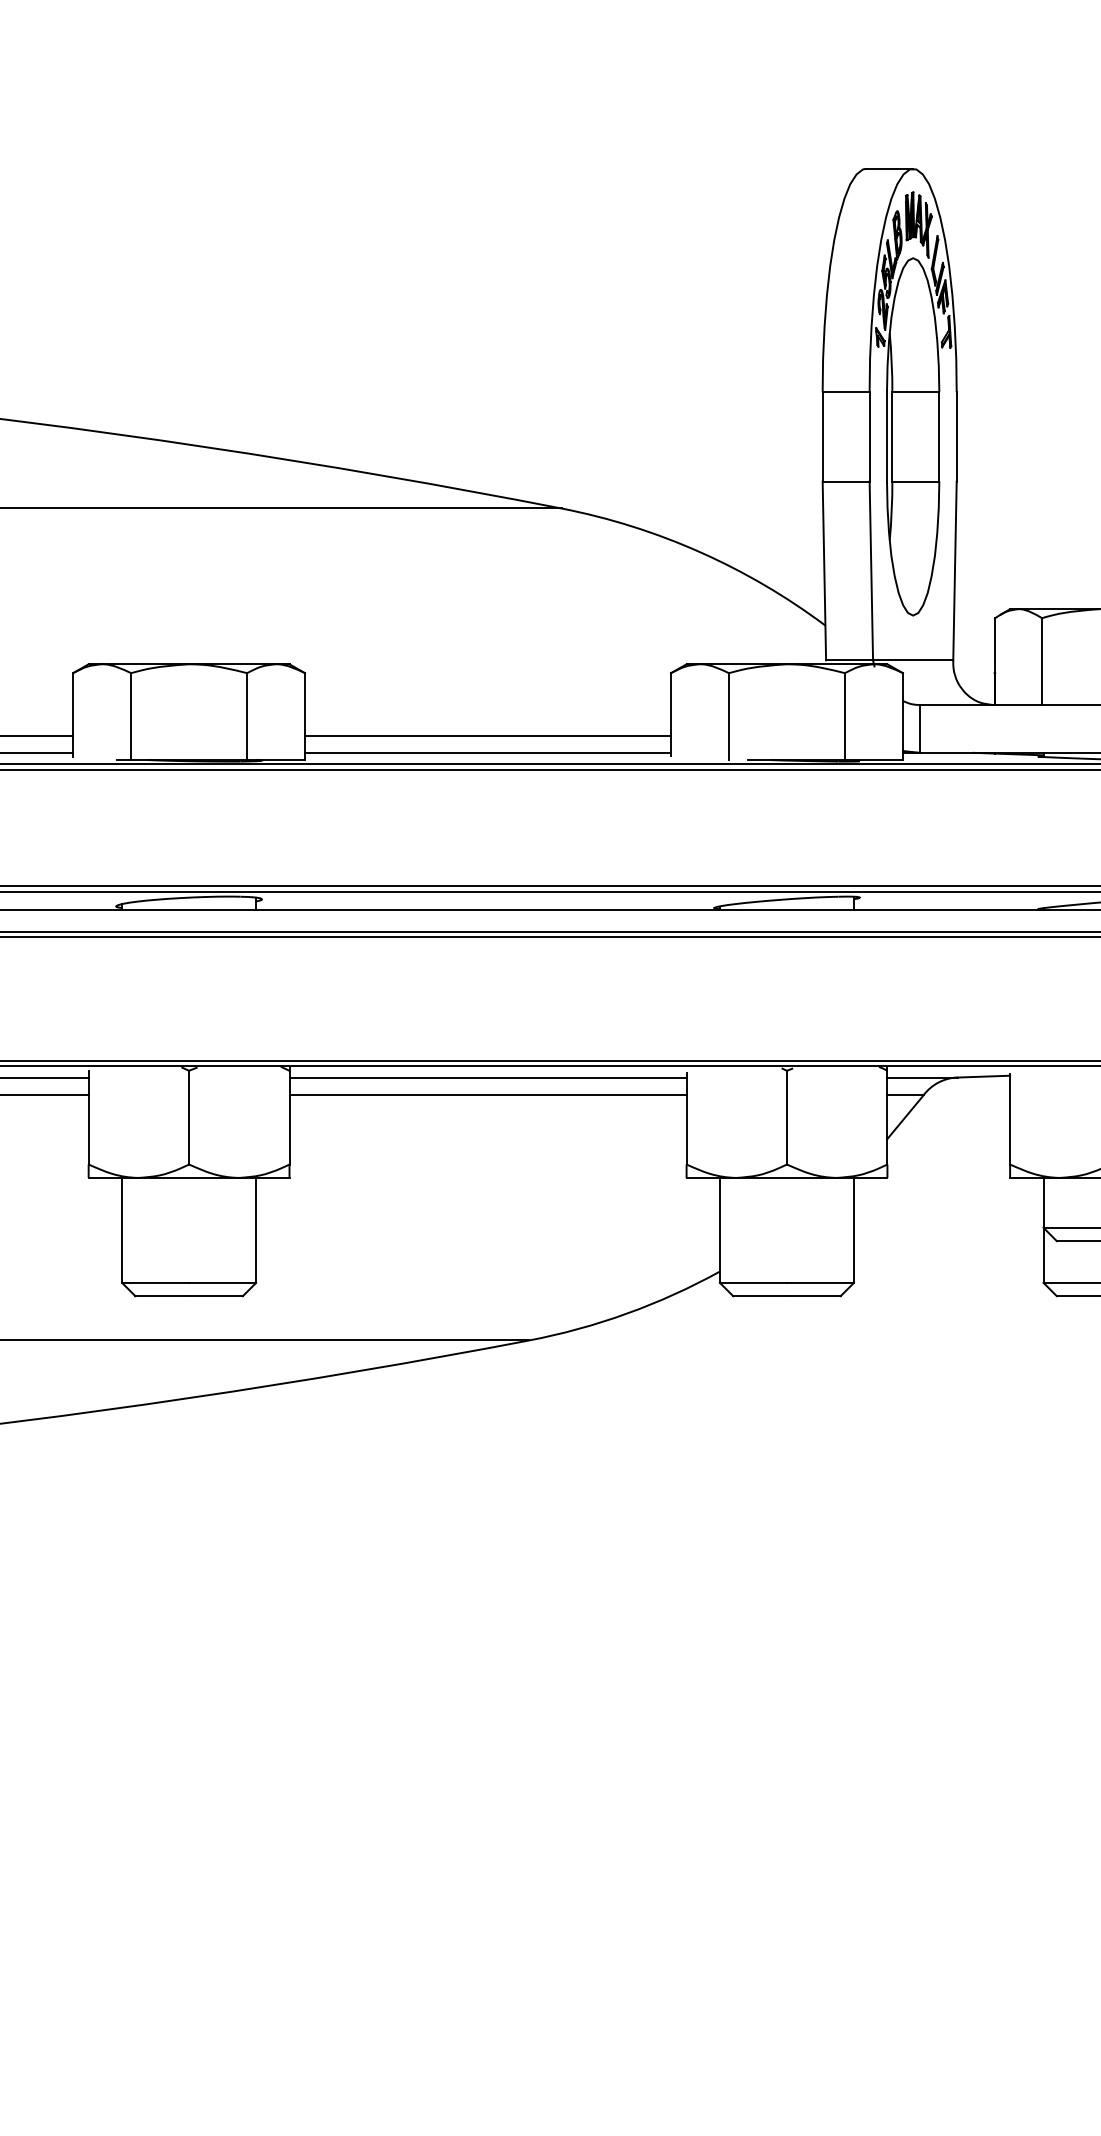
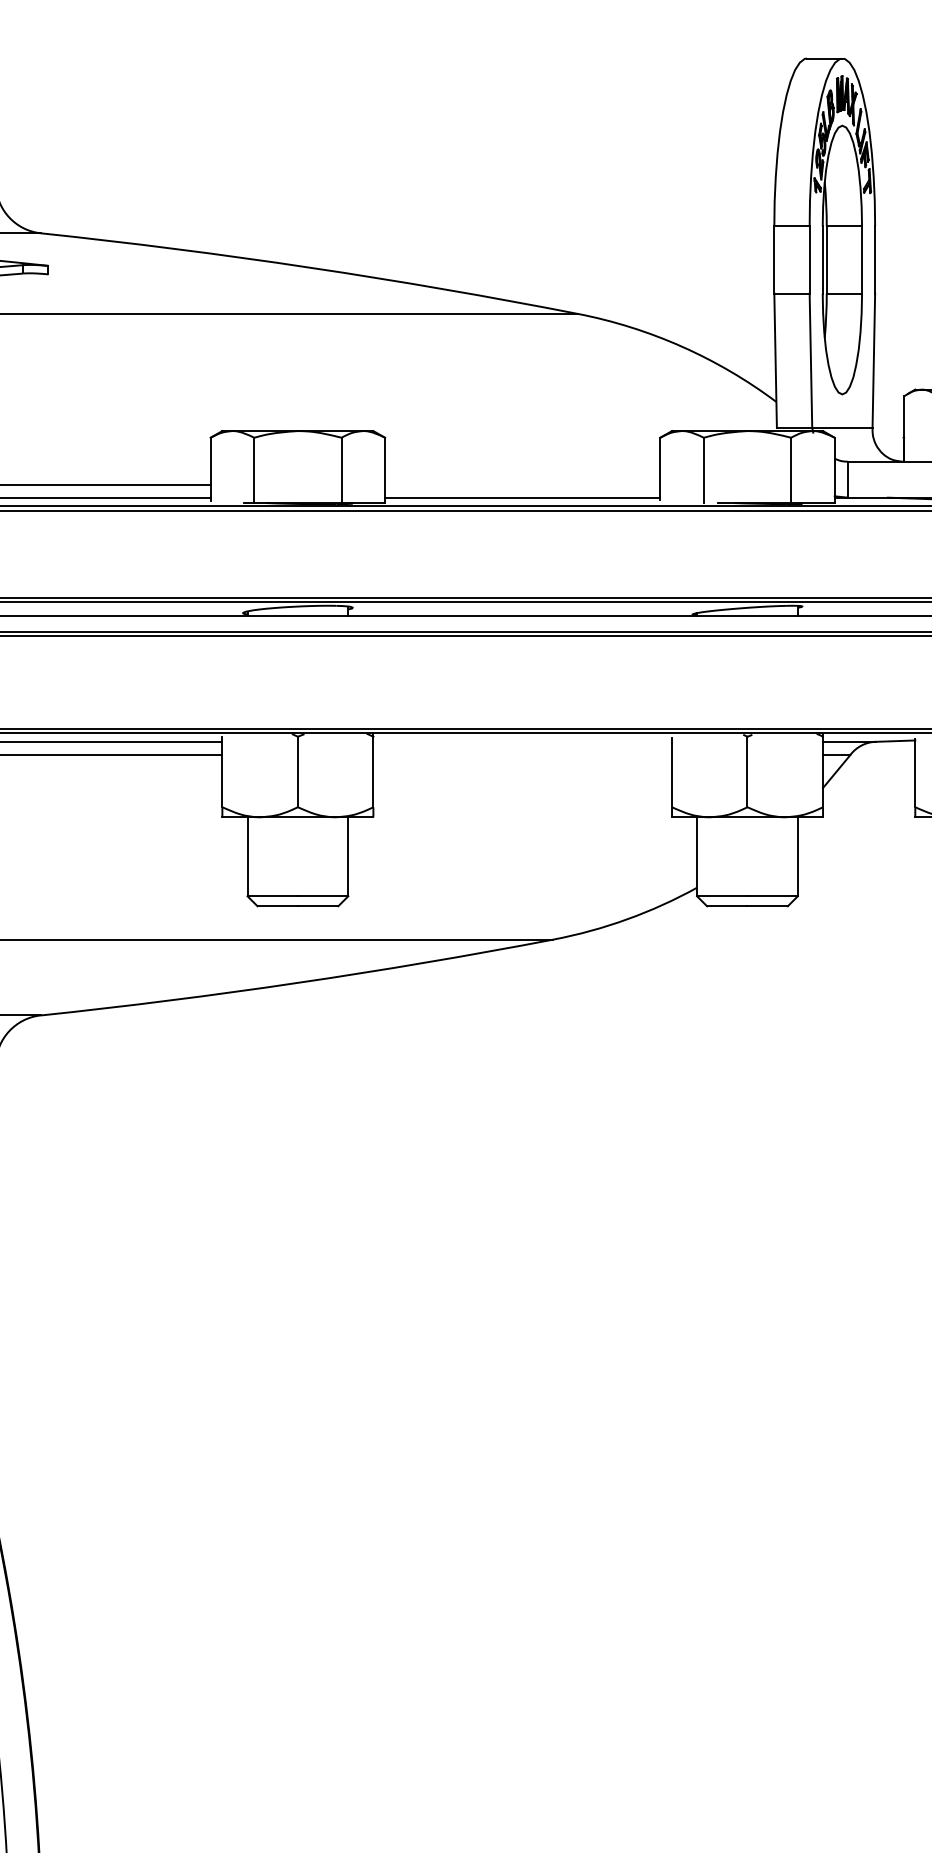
line: (487, 736) -> (522, 485), removed
line: (487, 1077) -> (522, 741), removed
line: (487, 1095) -> (522, 755), removed

